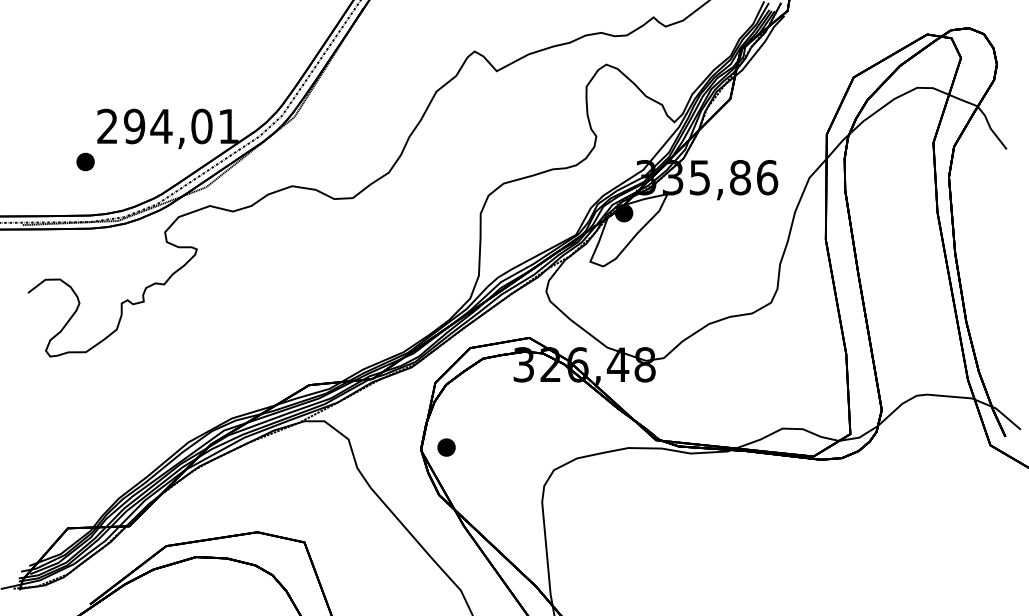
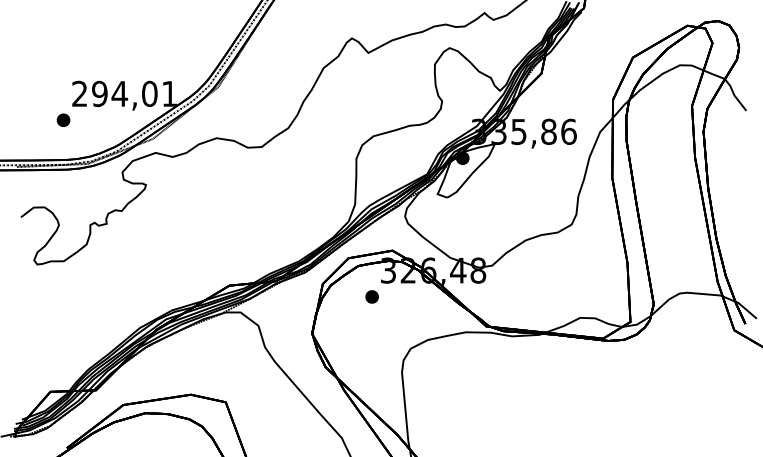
part: (445, 446) -> (371, 296), moved

